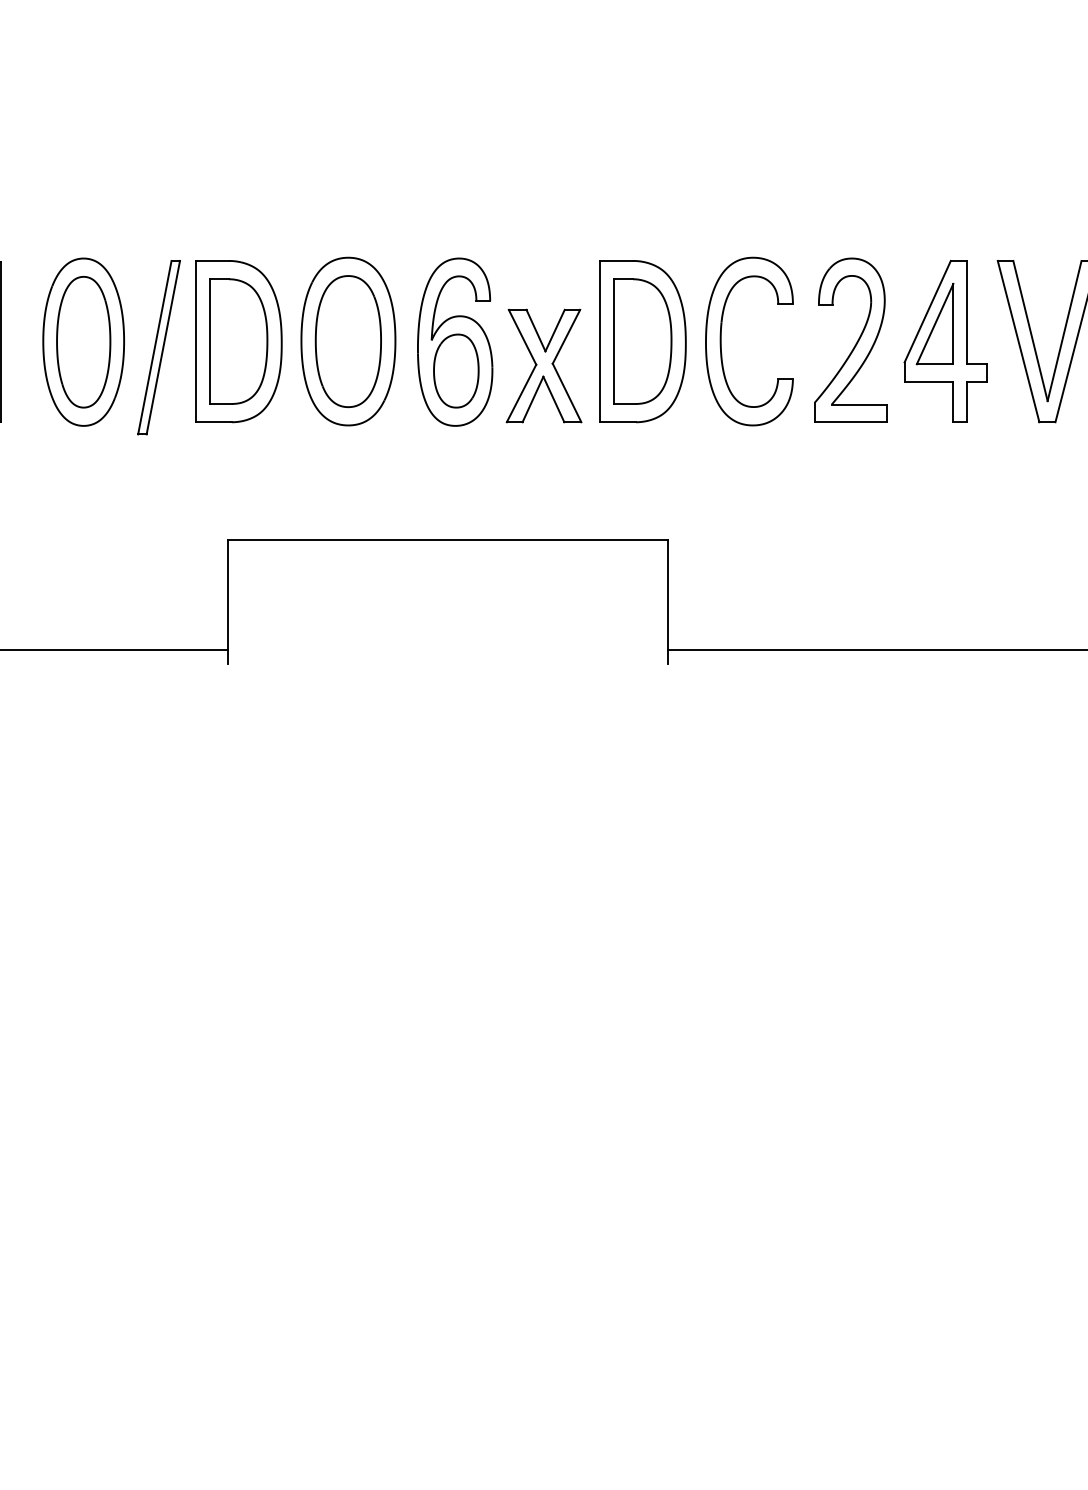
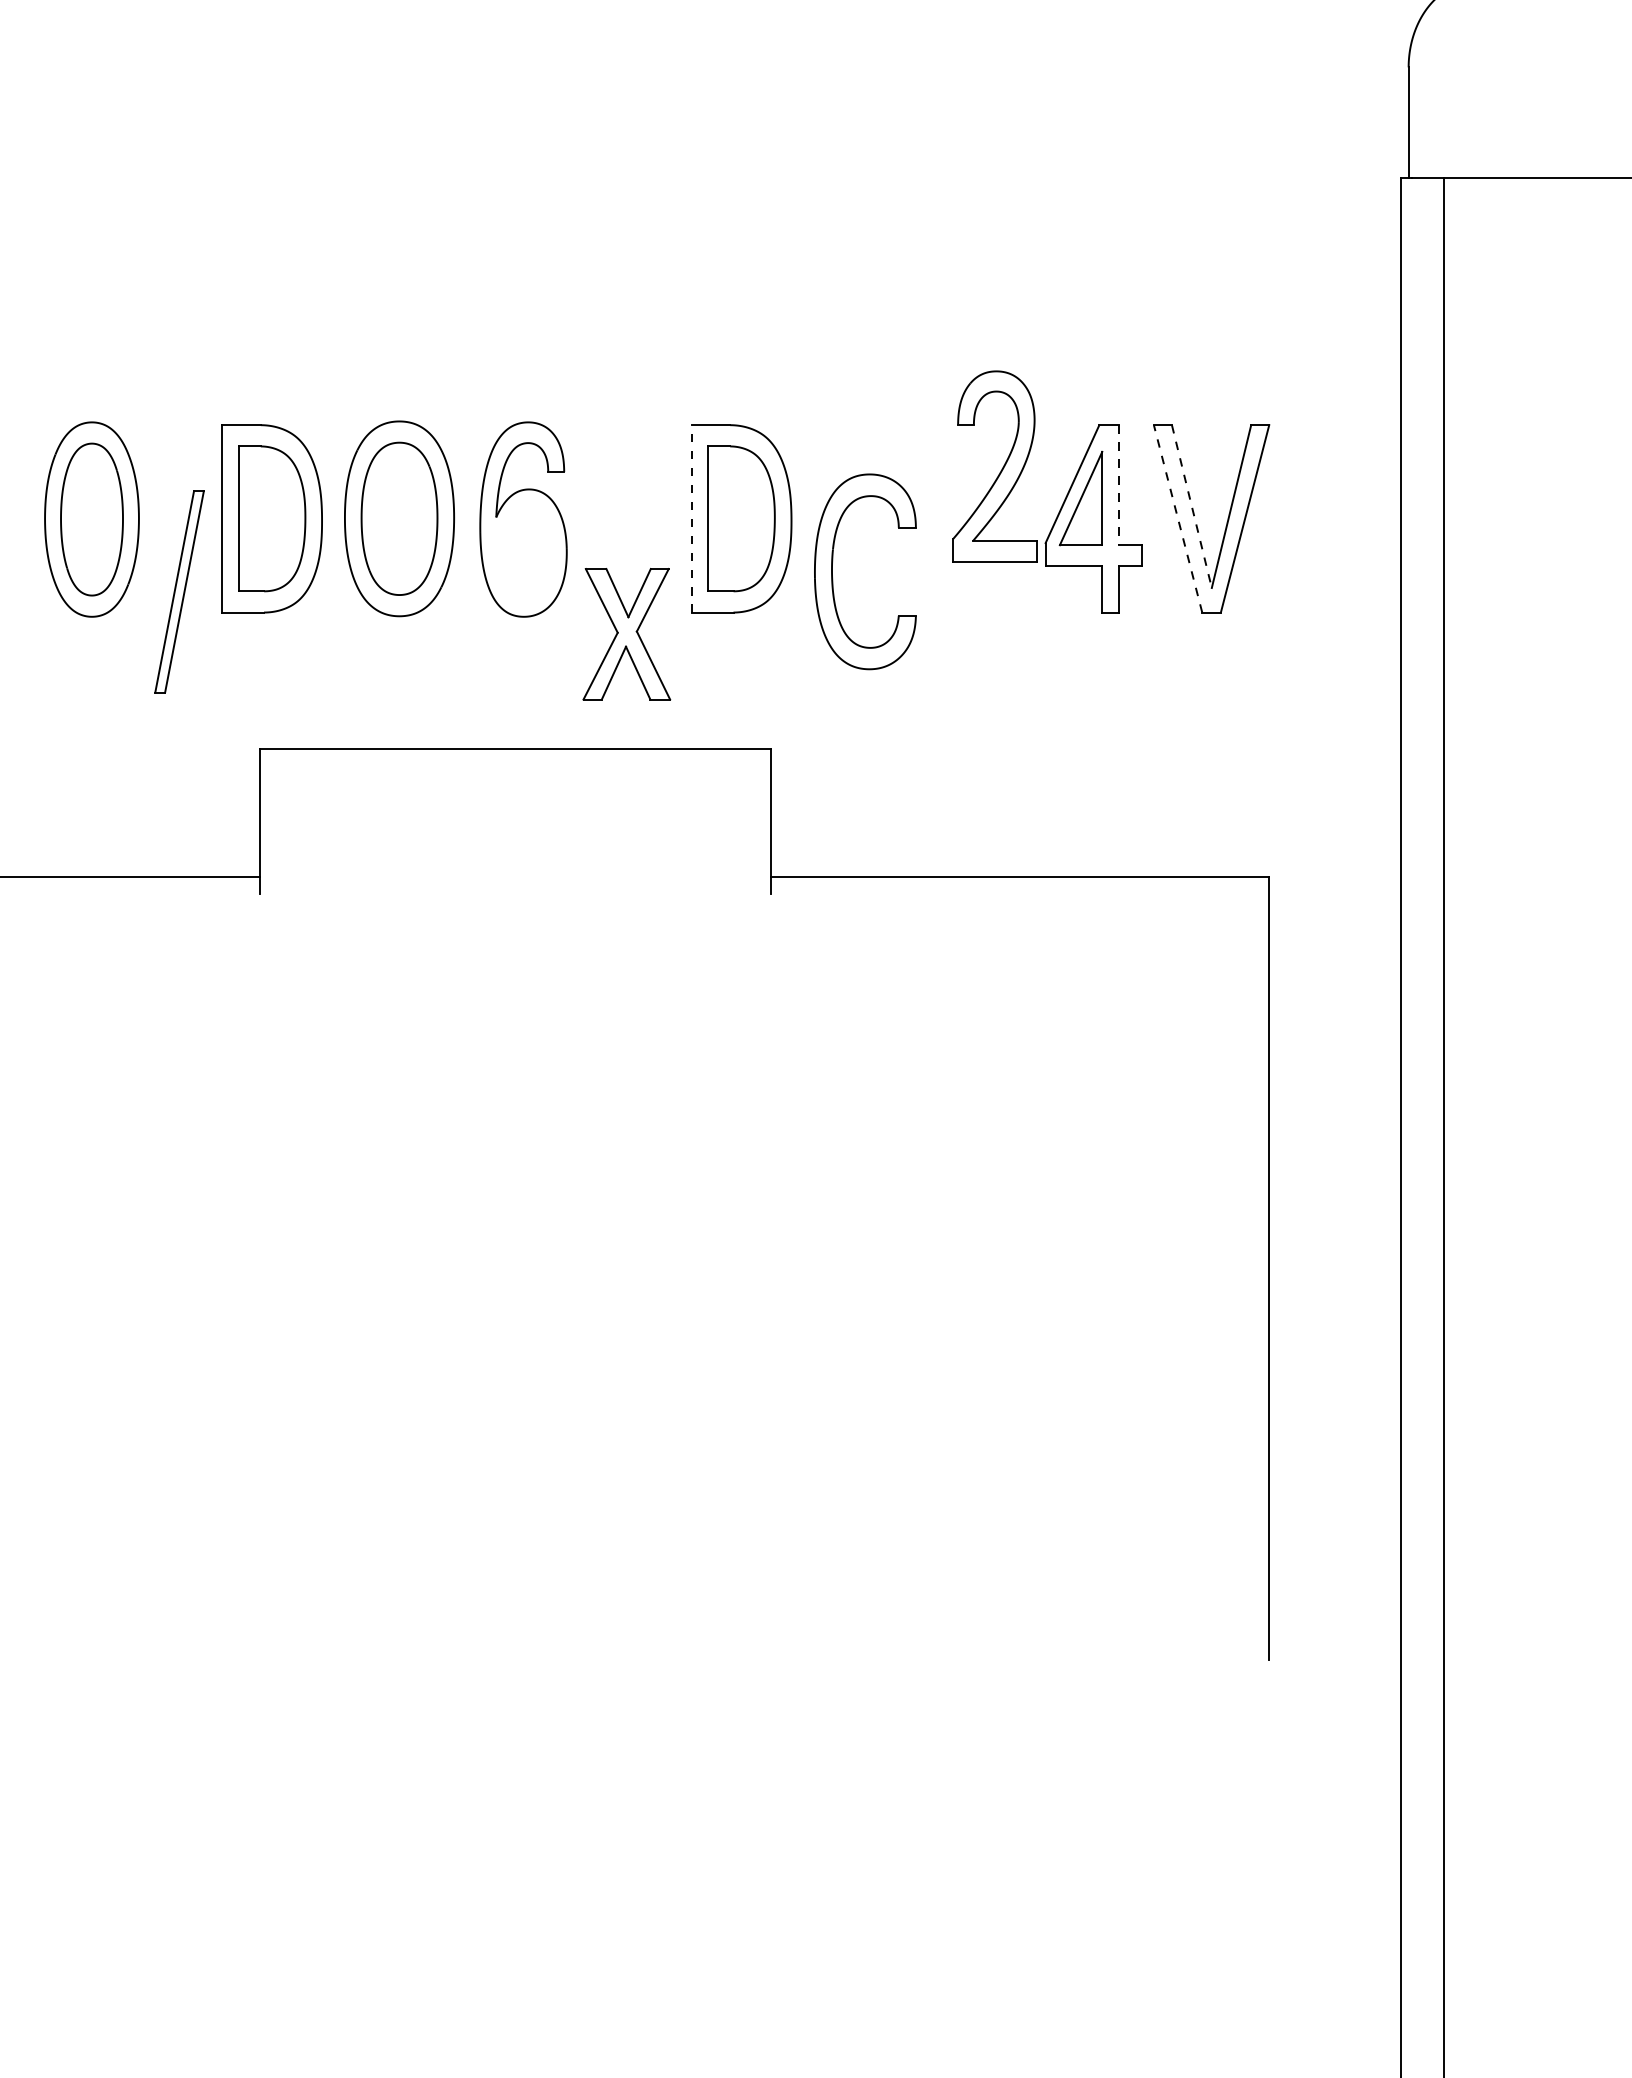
line: (967, 312) -> (1118, 485), solid -> dashed
line: (1030, 330) -> (1191, 506), solid -> dashed
line: (599, 341) -> (691, 518), solid -> dashed
line: (1018, 341) -> (1178, 518), solid -> dashed
part: (855, 343) -> (1000, 470), moved
part: (159, 347) -> (179, 591), moved
part: (721, 348) -> (833, 579), moved
part: (543, 366) -> (626, 634), moved
part: (456, 370) -> (524, 552), removed

